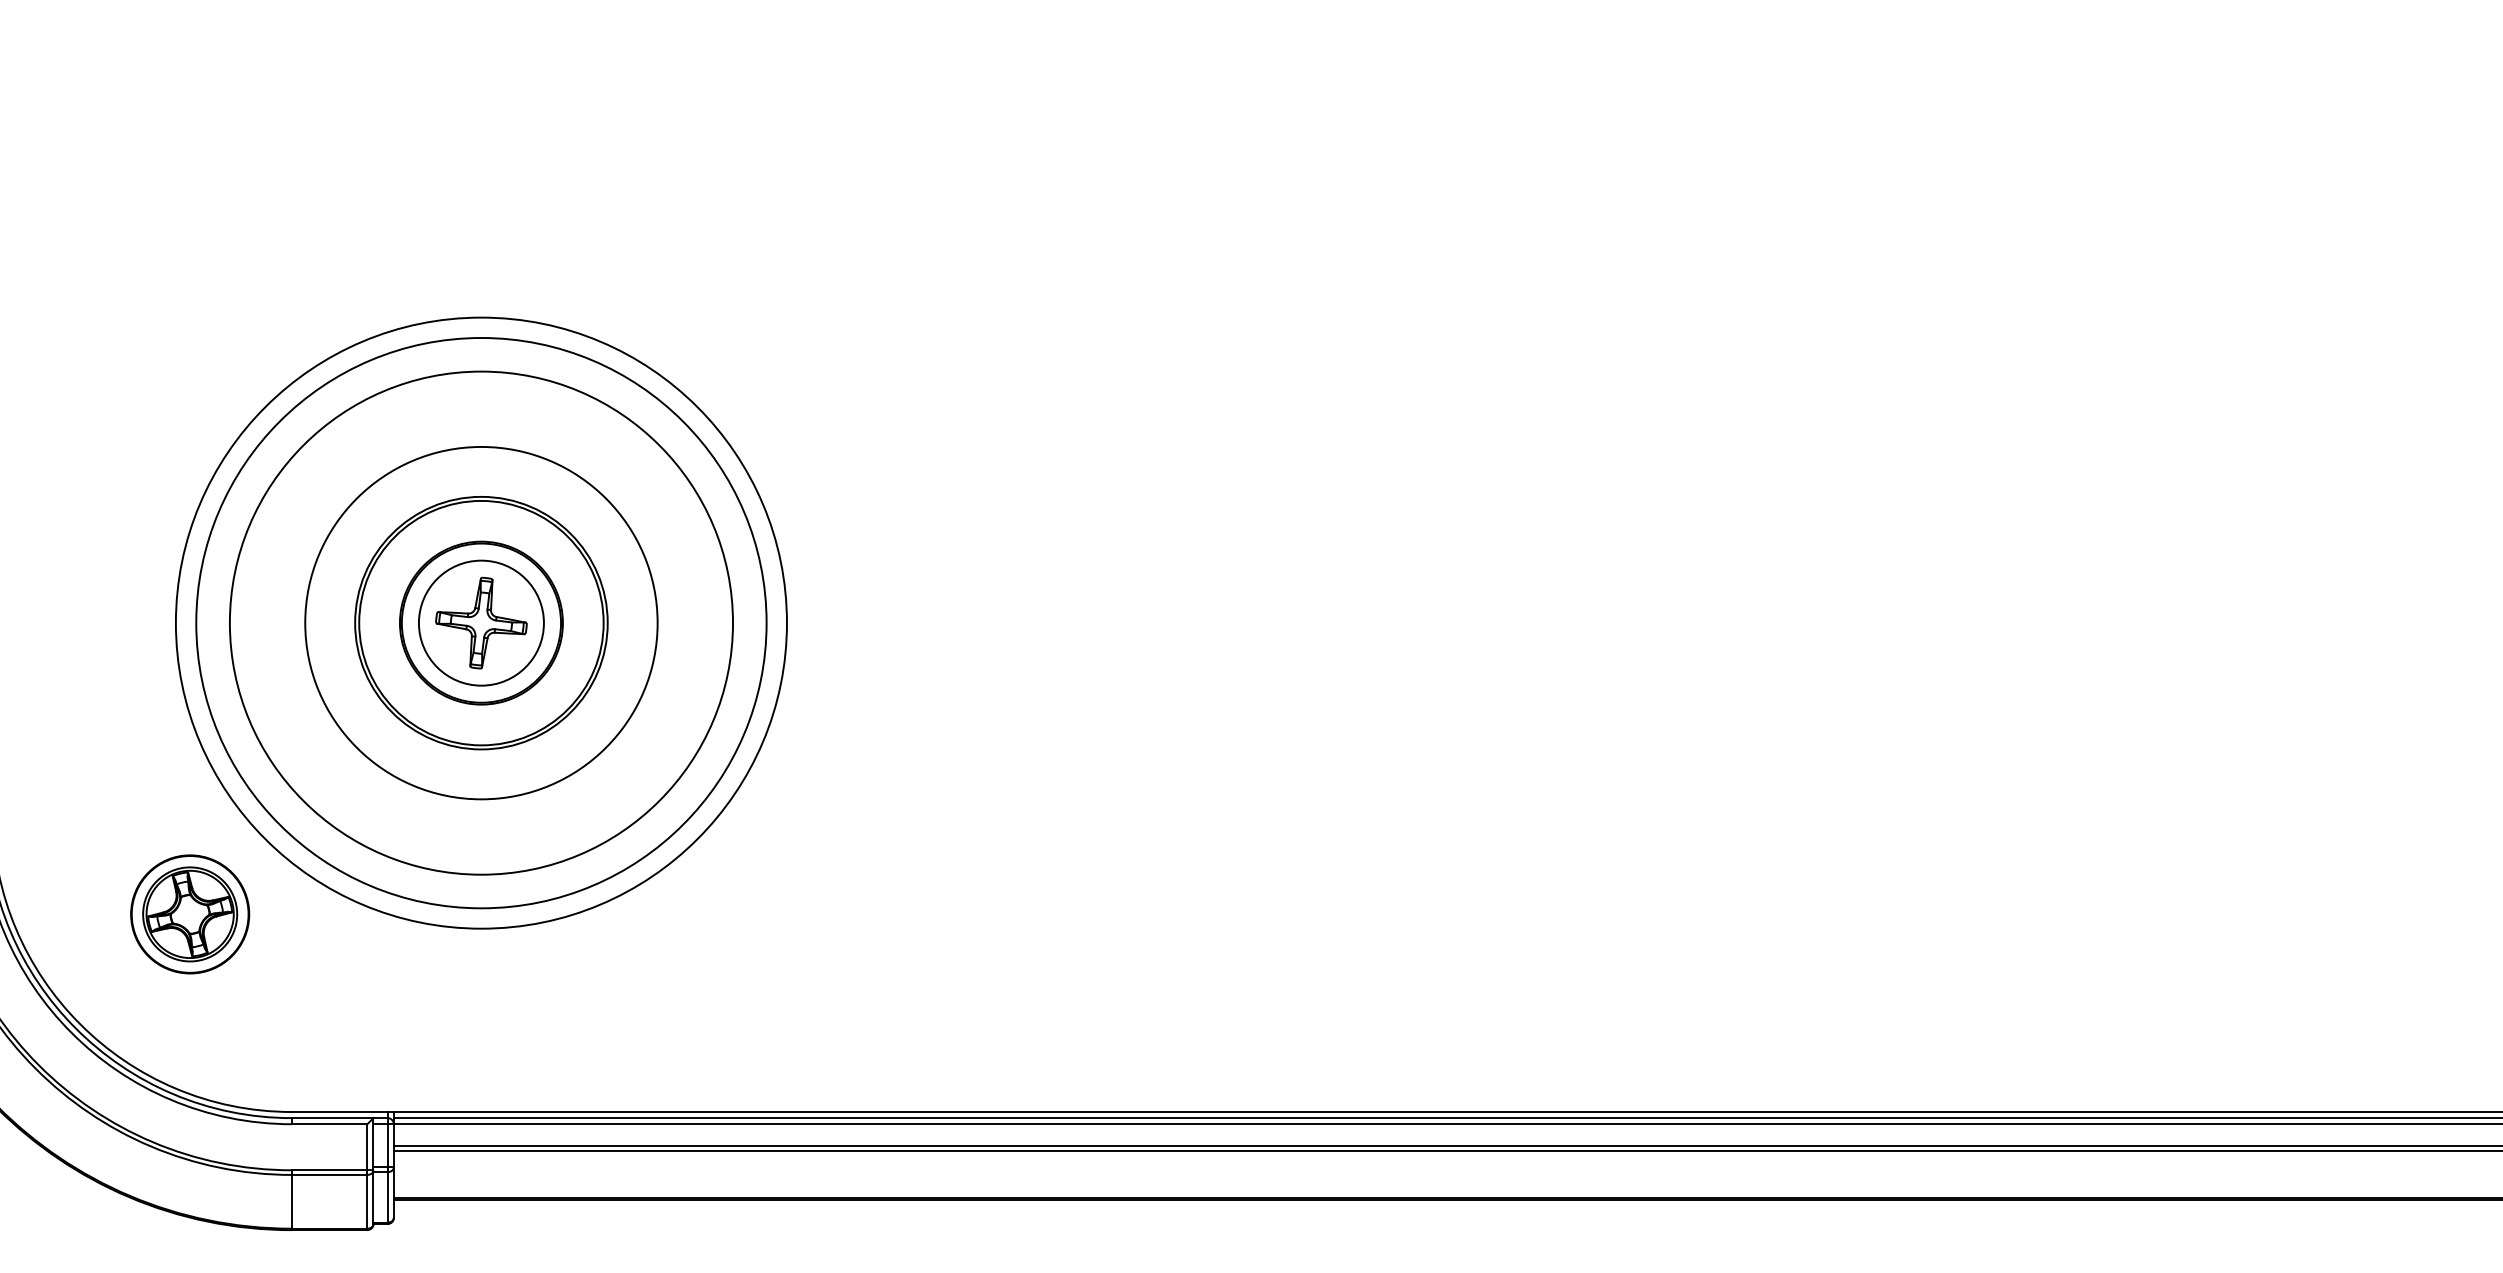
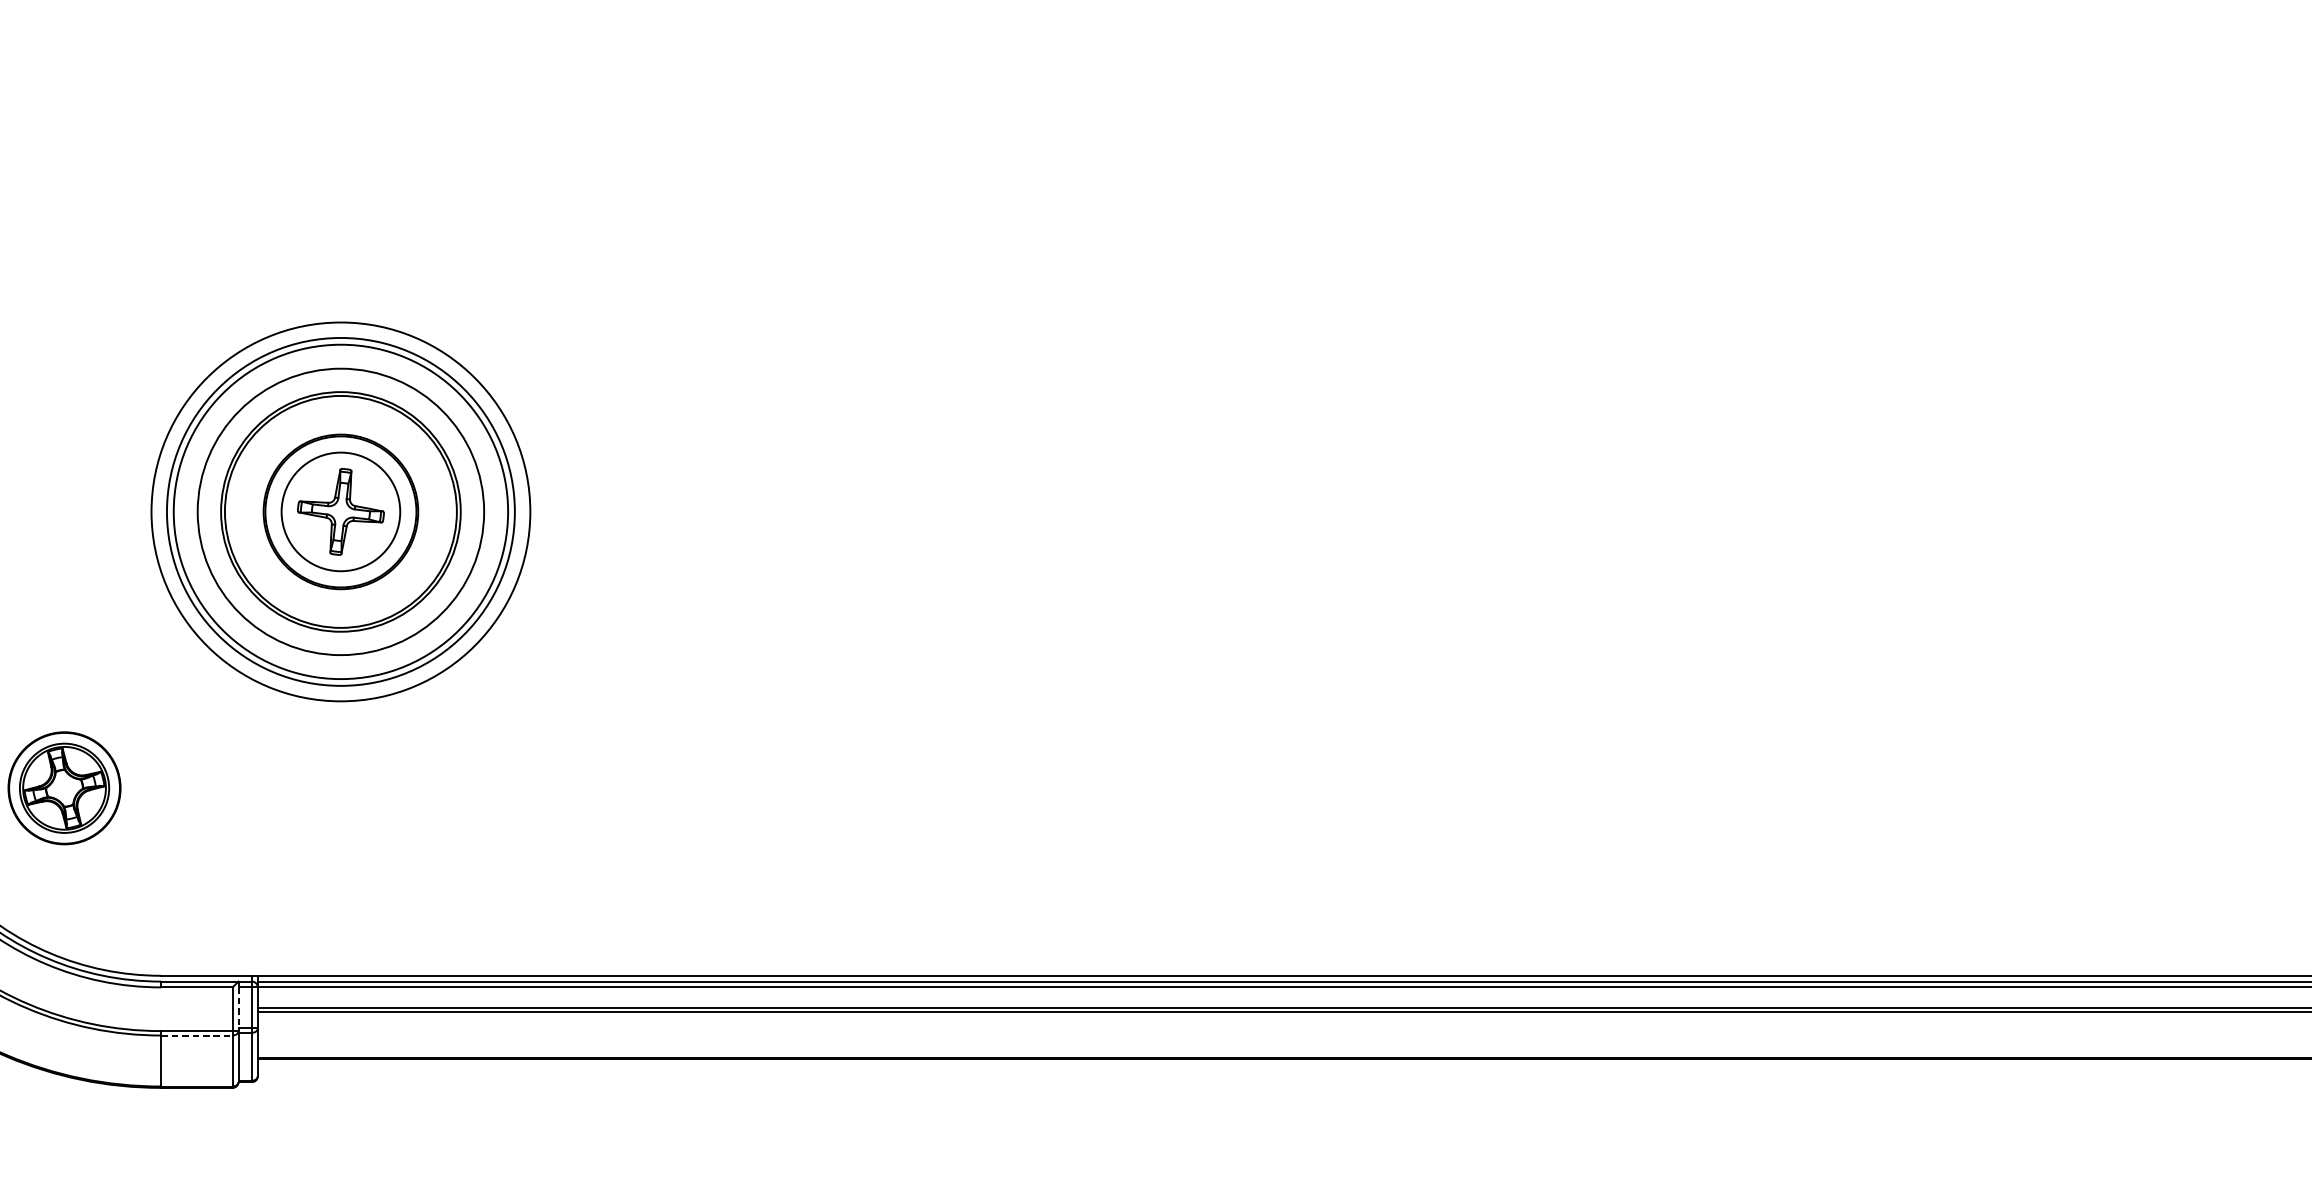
circle: (480, 622) -> (340, 511), size x0.6
circle: (481, 622) -> (340, 511), size x0.6
circle: (481, 623) -> (340, 512), size x0.7
line: (373, 1145) -> (238, 1007), solid -> dashed
line: (329, 1174) -> (196, 1035), solid -> dashed

